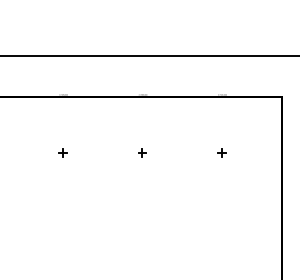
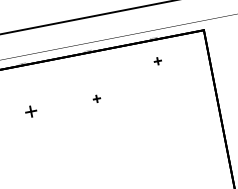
part: (62, 152) -> (30, 111), size x1.6
part: (221, 152) -> (157, 61), moved

